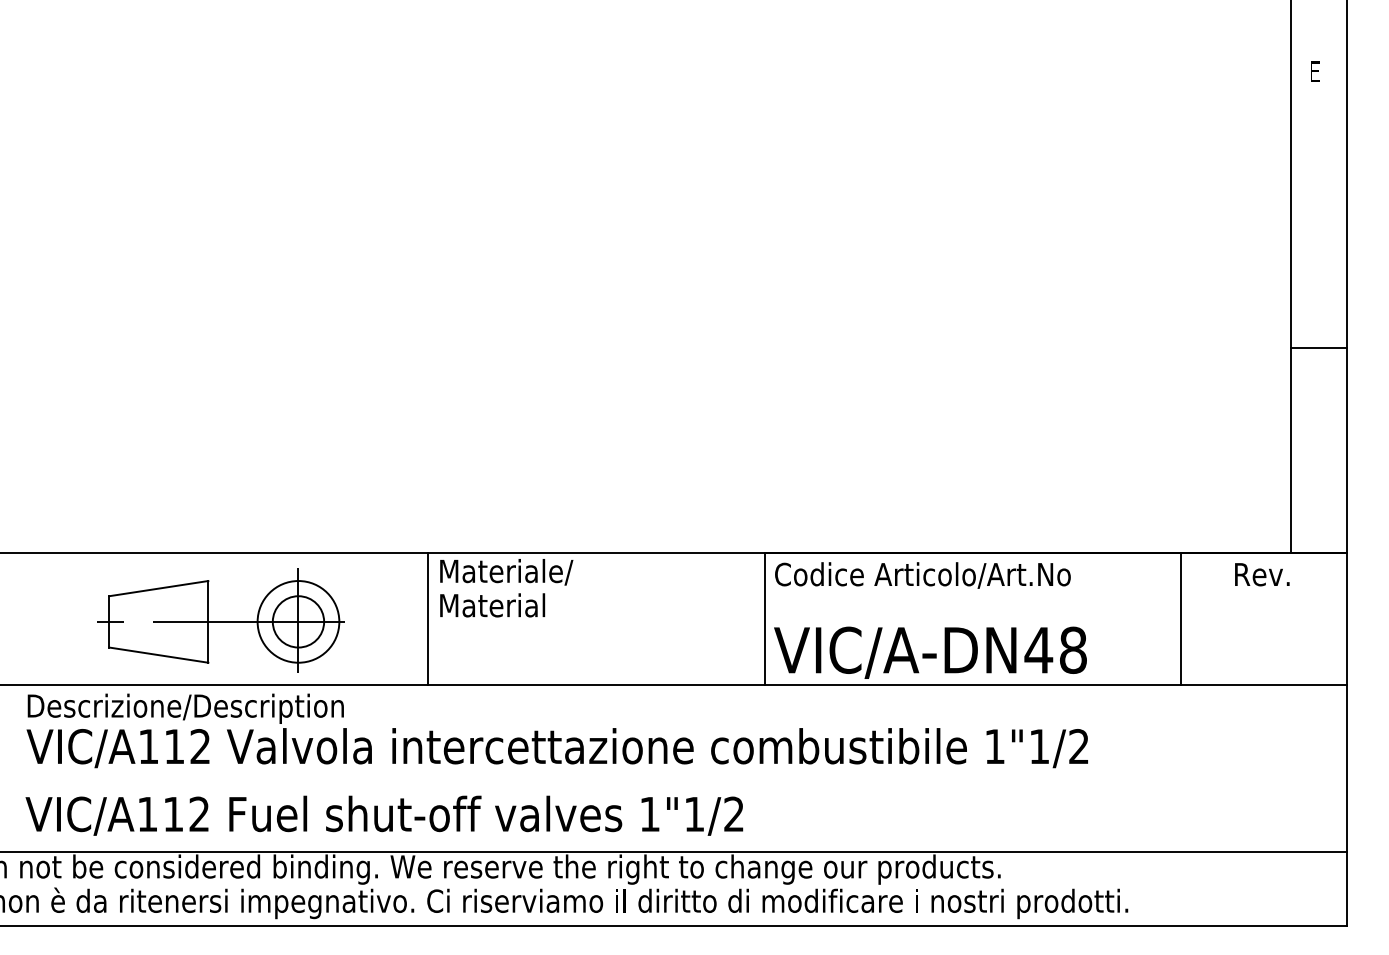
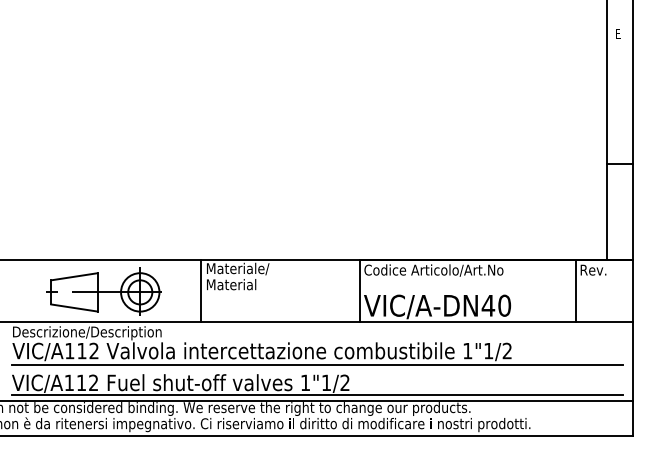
line: (1181, 617) -> (576, 290), moved
text: (1073, 649) -> (504, 305), VIC/A-DN48 -> VIC/A-DN40
line: (675, 775) -> (317, 364), added
line: (675, 839) -> (317, 394), added

